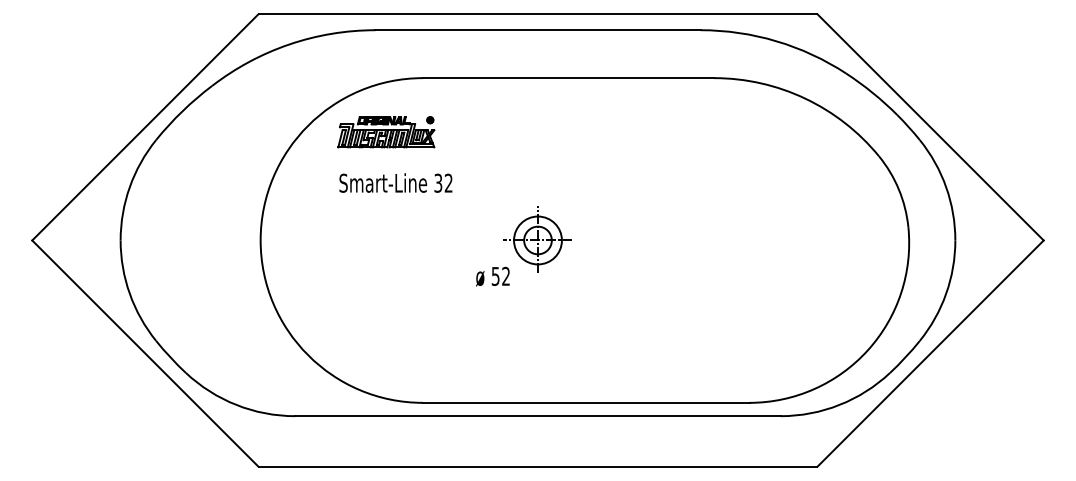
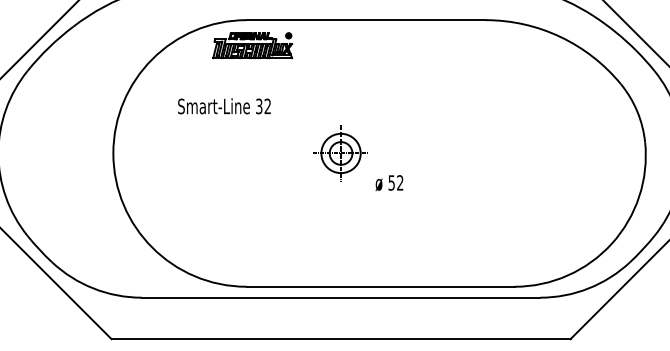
part: (386, 132) -> (252, 45), moved
text: (492, 276) -> (389, 183), moved

